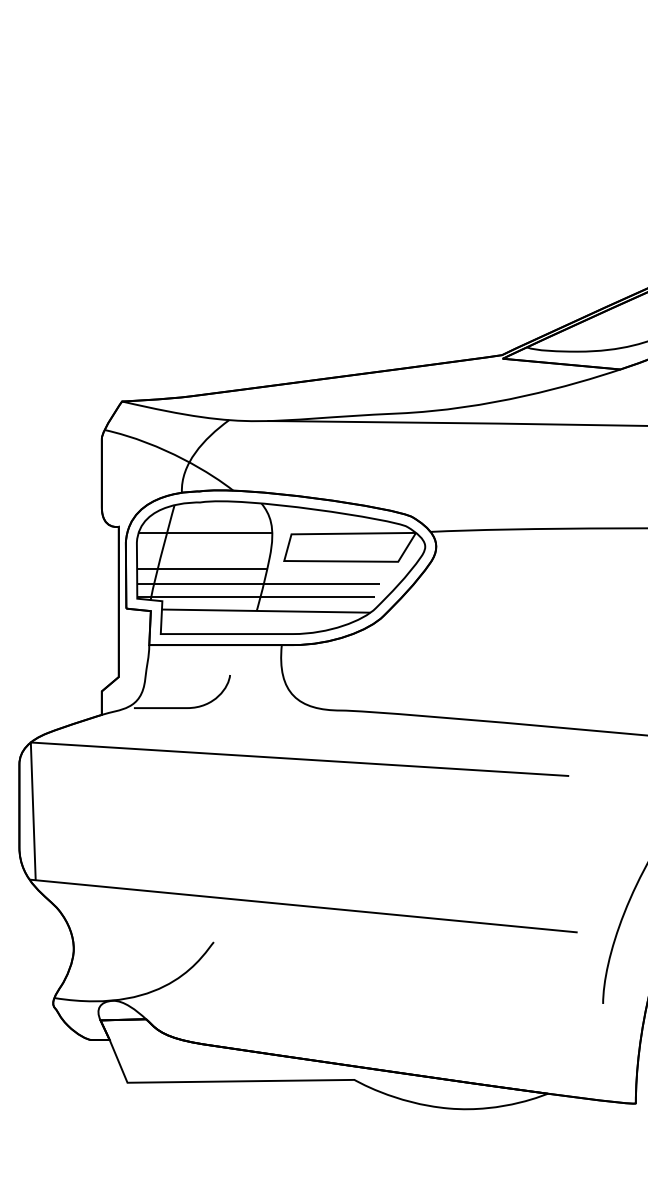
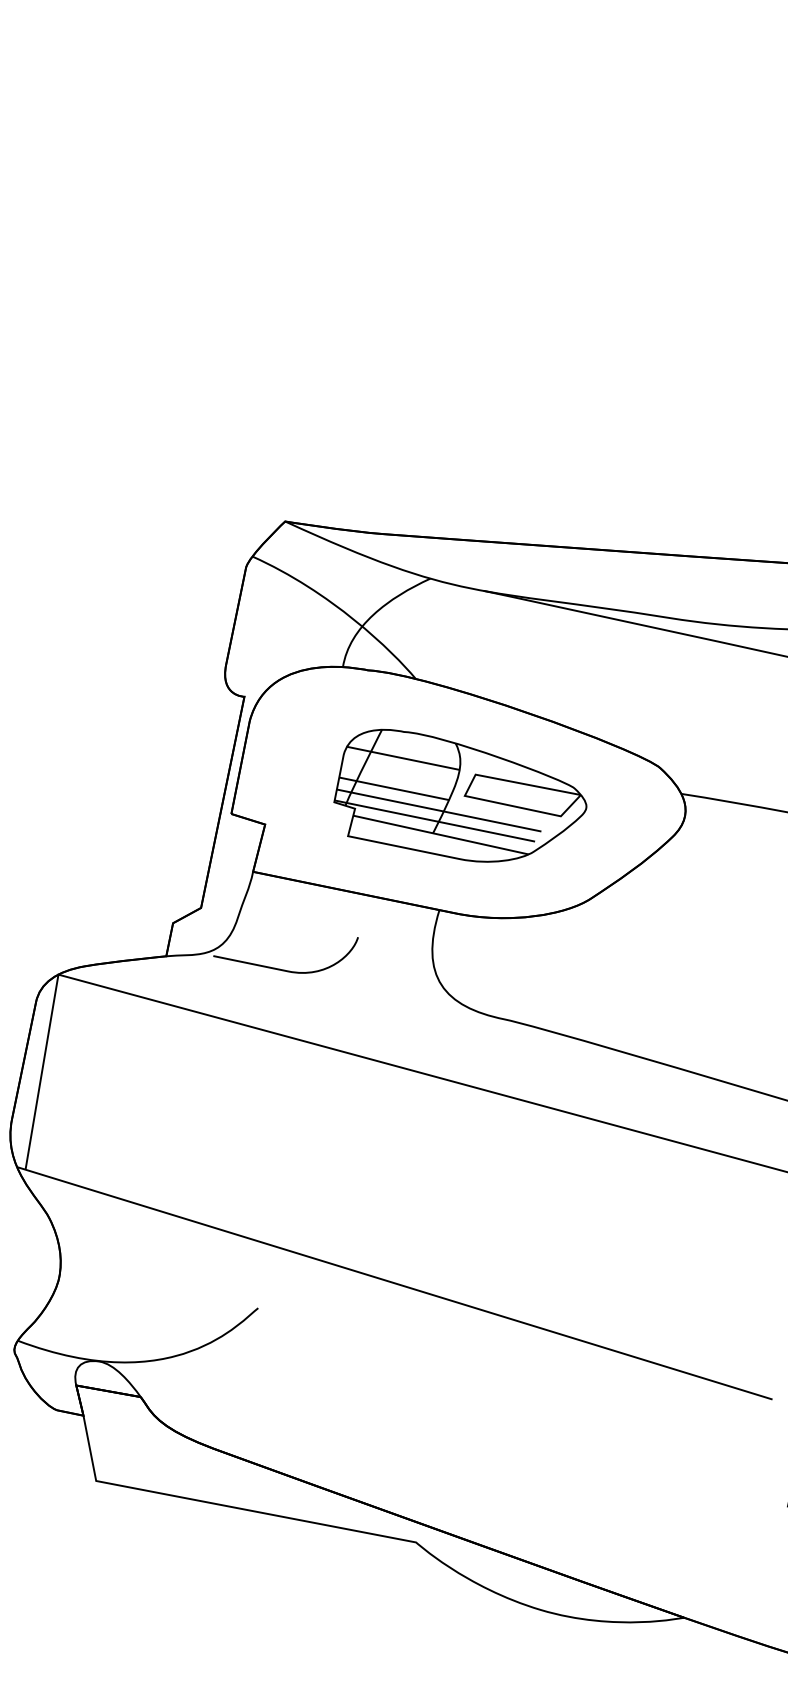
part: (281, 567) -> (461, 800), size x0.6

